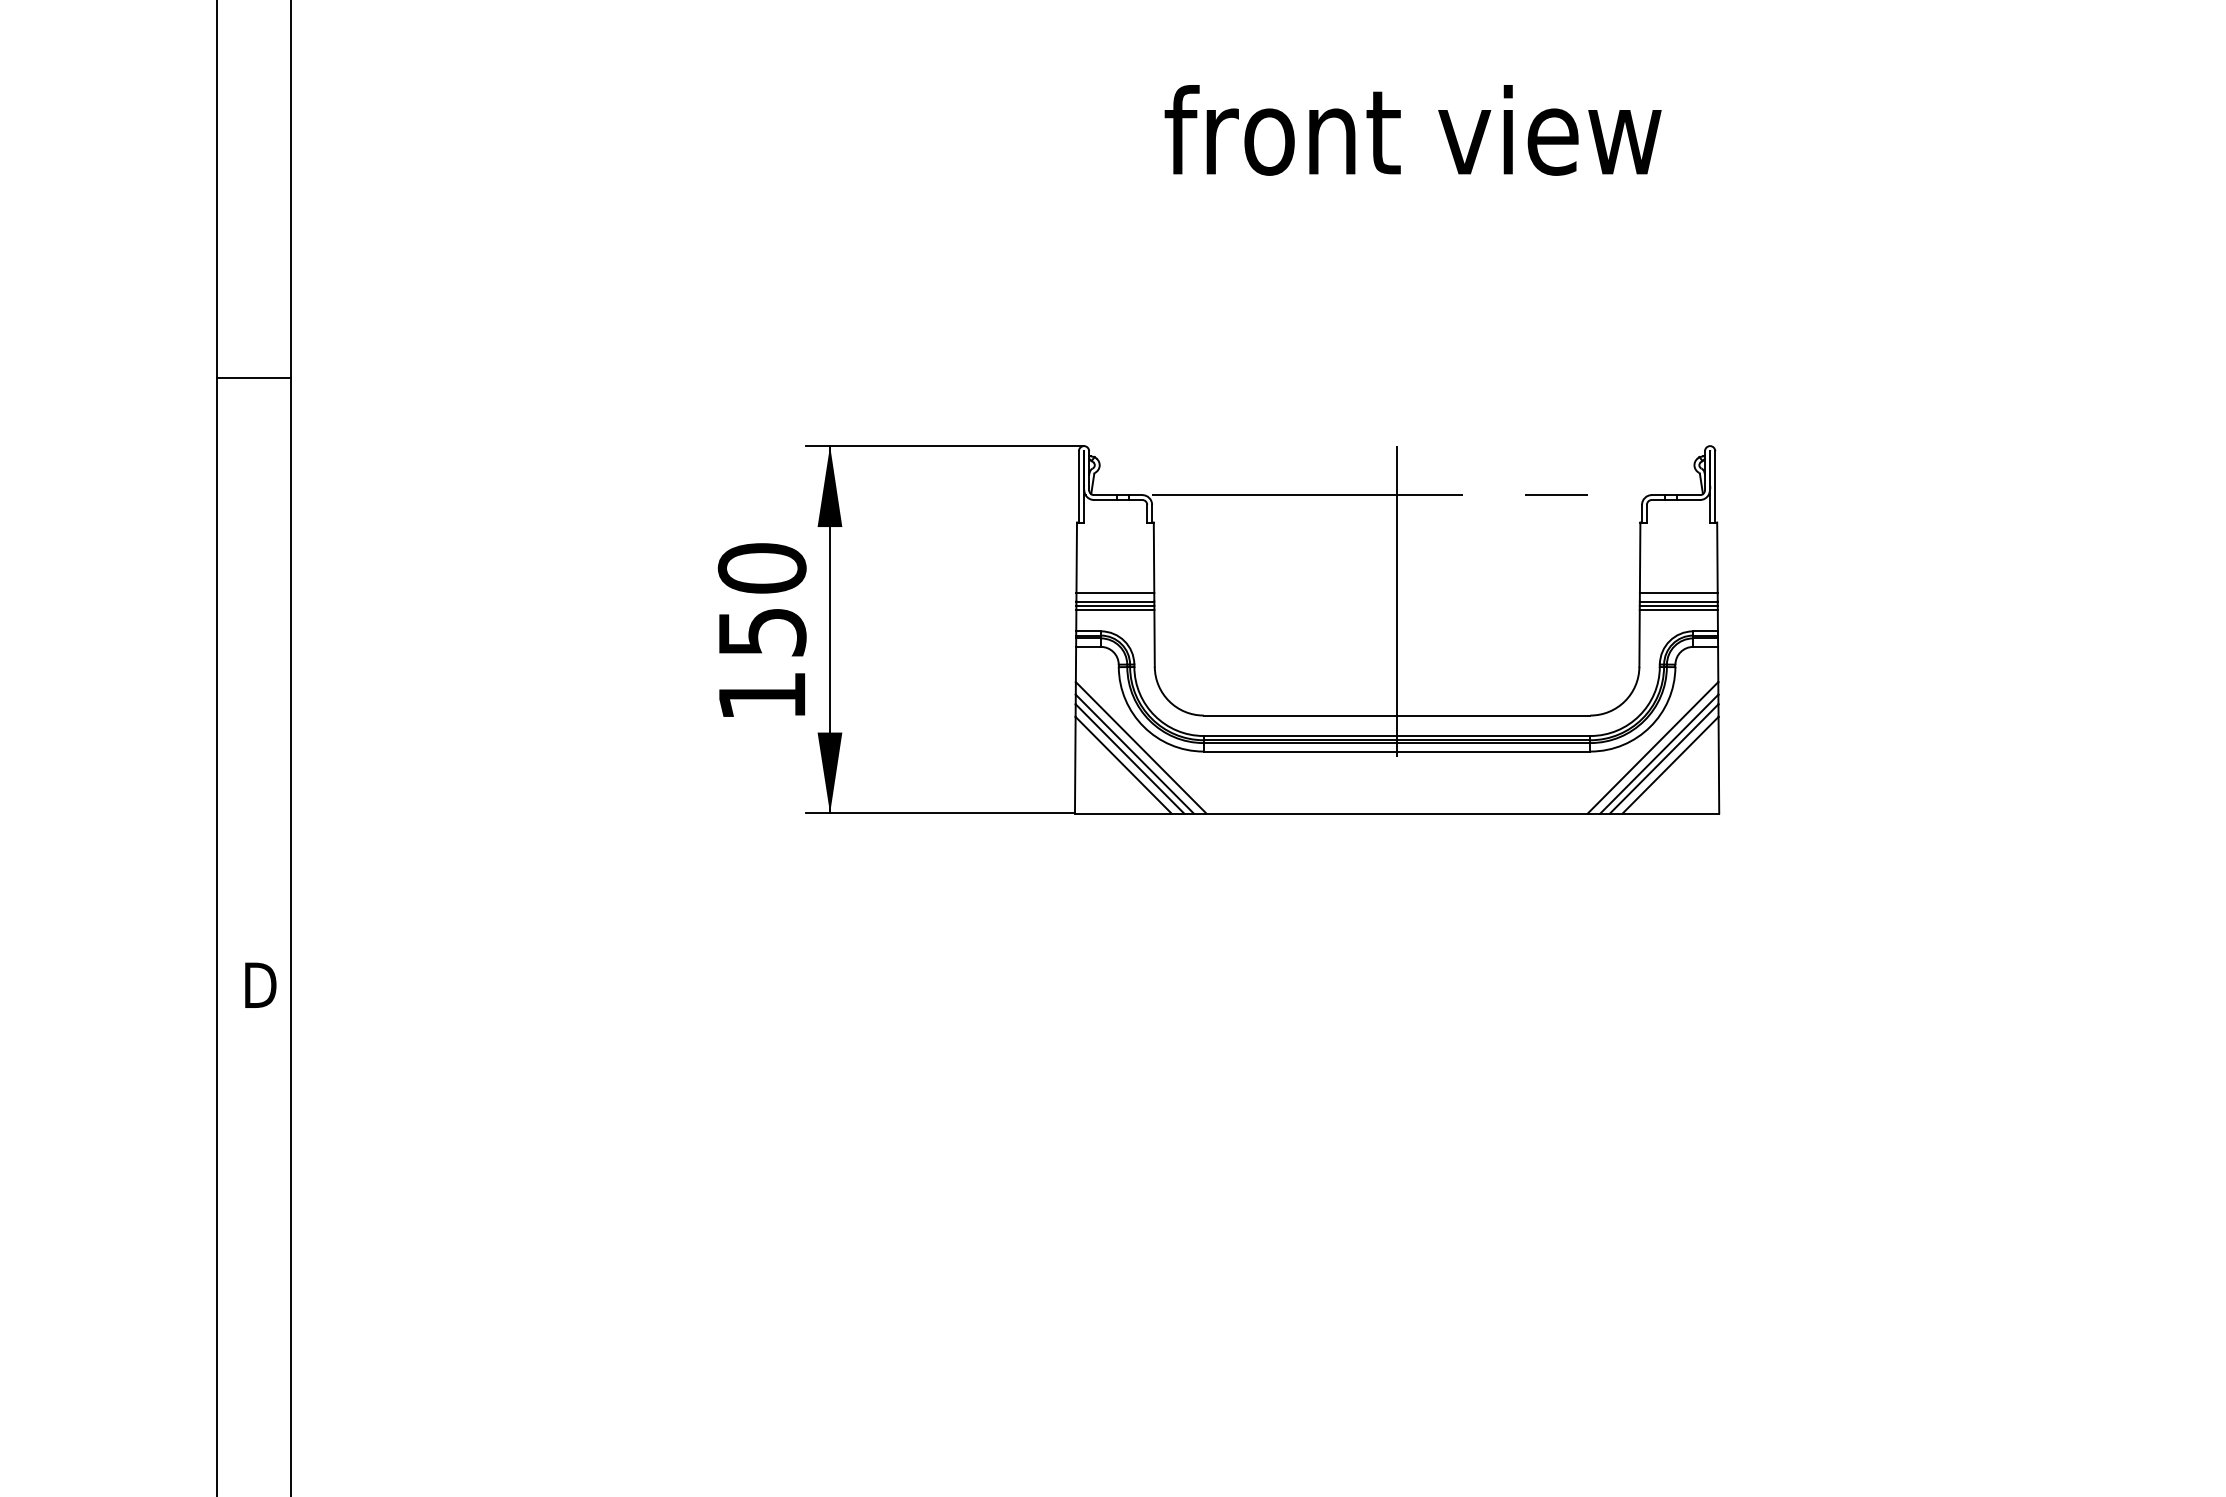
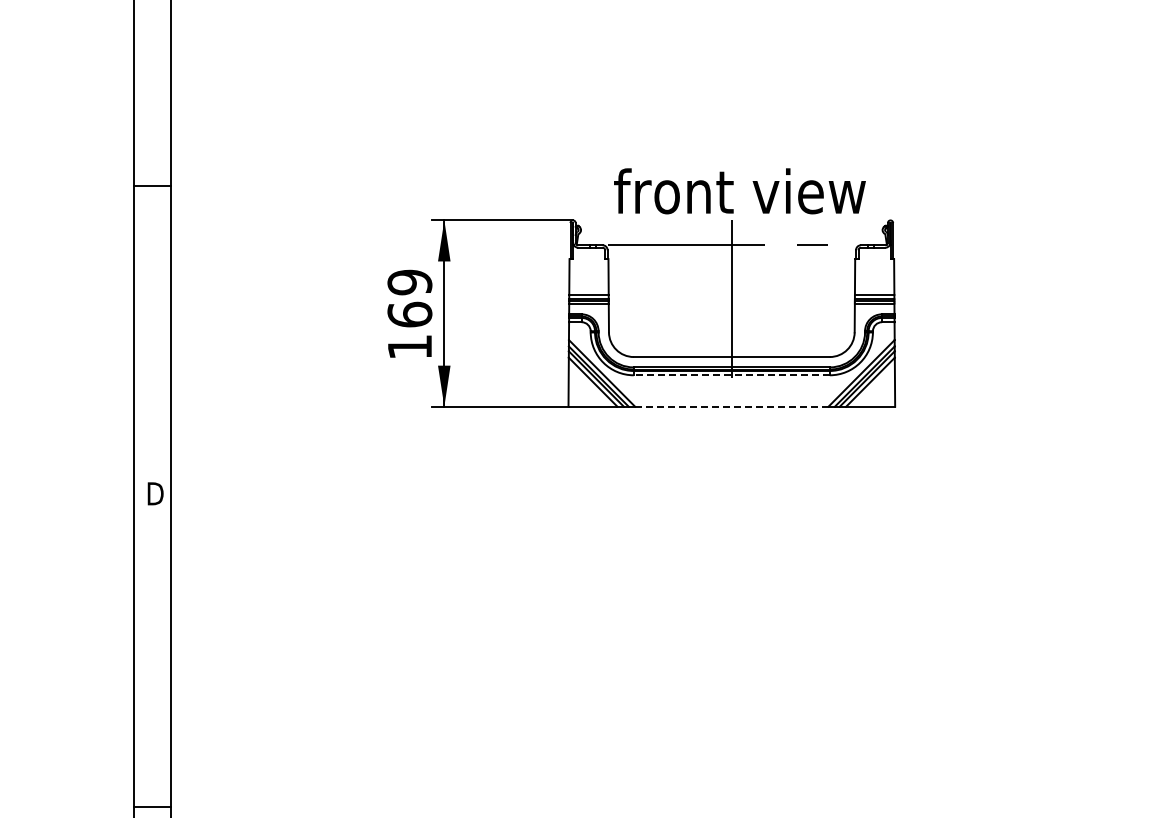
text: (1412, 130) -> (739, 191), moved
text: (761, 600) -> (409, 298), 150 -> 169
line: (1396, 751) -> (731, 375), solid -> dashed
line: (1396, 813) -> (731, 406), solid -> dashed

